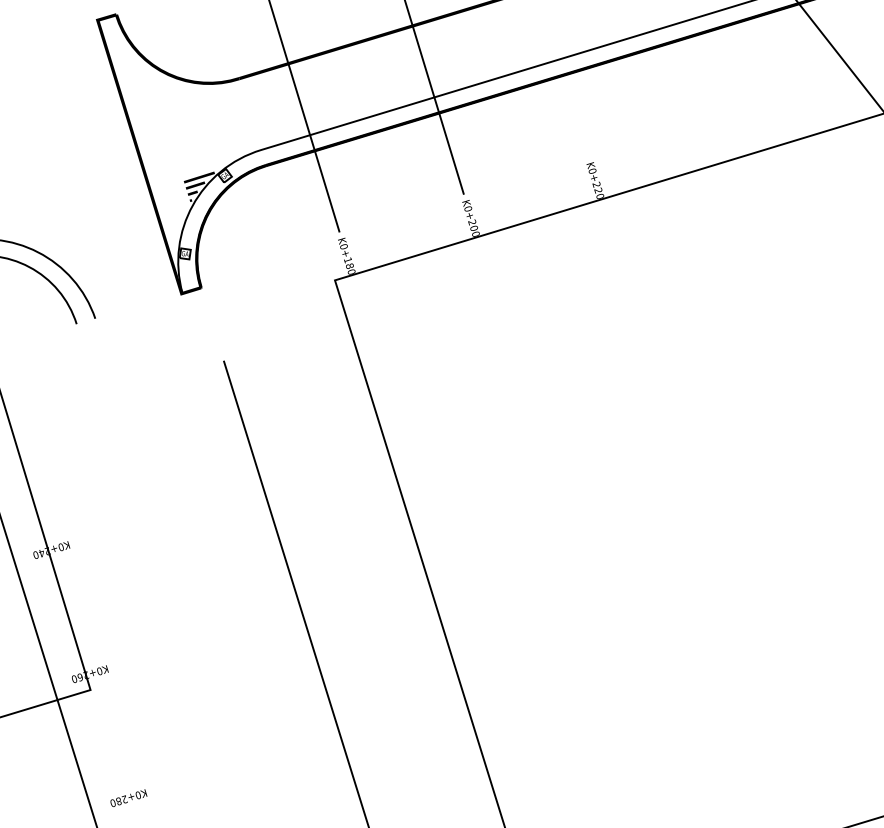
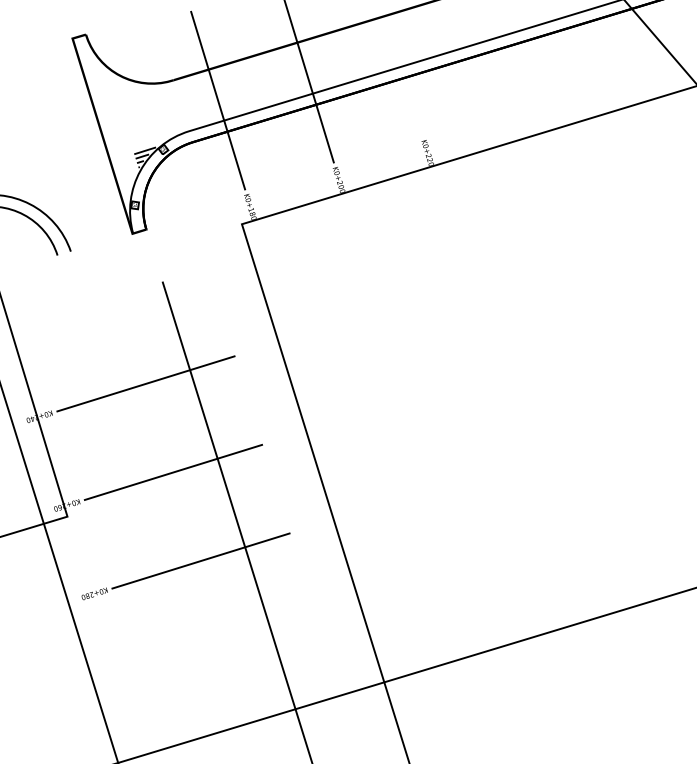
line: (199, 503) -> (145, 383), added
line: (239, 626) -> (173, 471), added
line: (276, 751) -> (200, 560), added

